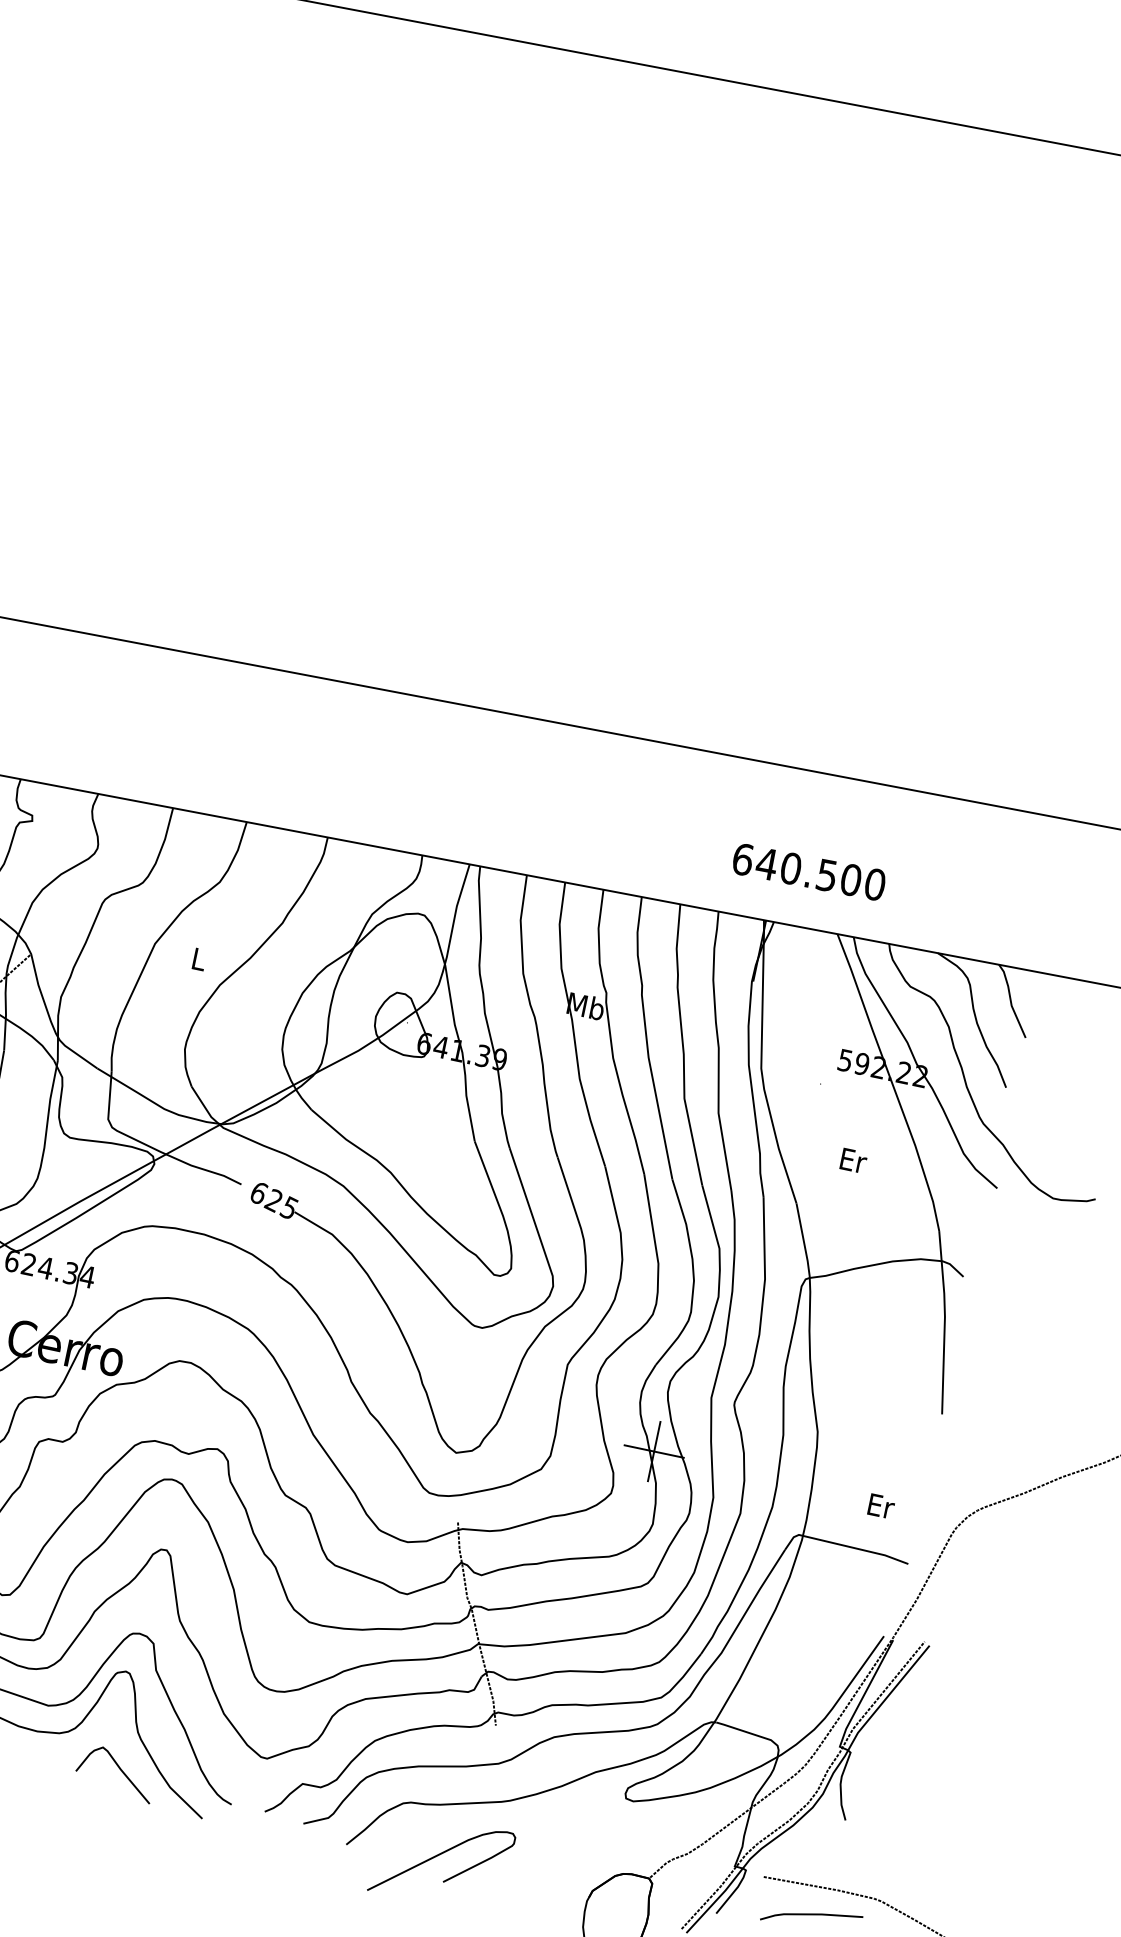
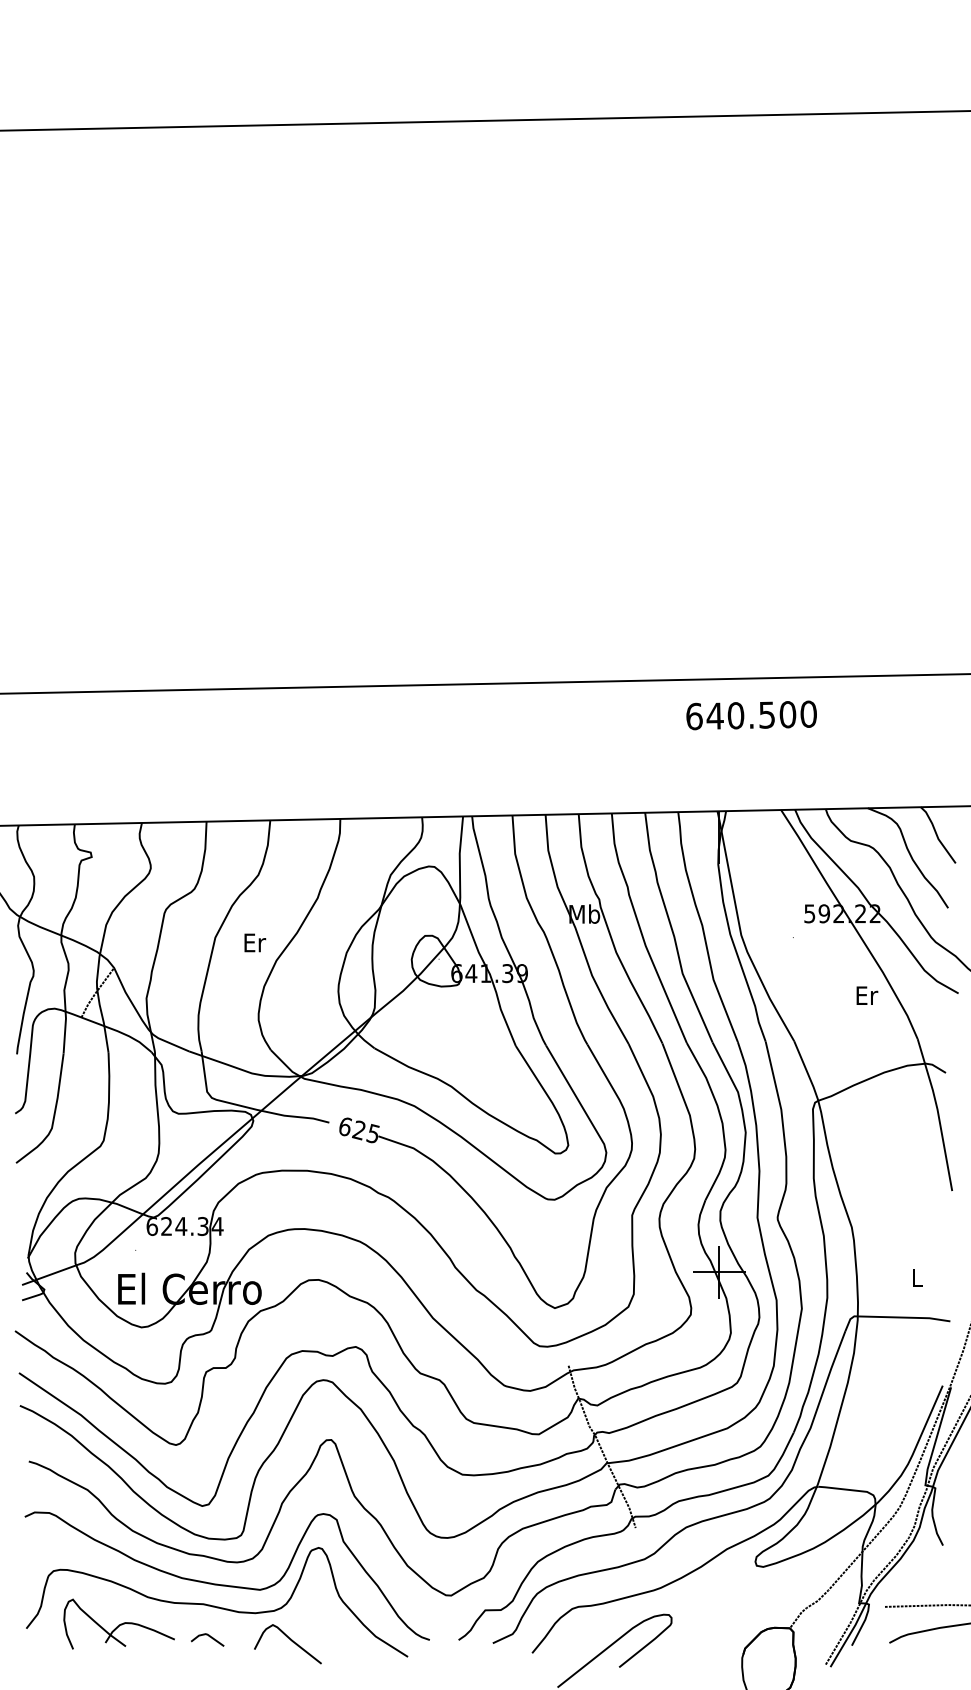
text: (808, 872) -> (751, 715), moved
text: (200, 959) -> (255, 942), L -> Er
text: (854, 1160) -> (867, 995), moved
text: (880, 1506) -> (917, 1278), Er -> L
curve: (119, 1769) -> (290, 1640), moved

